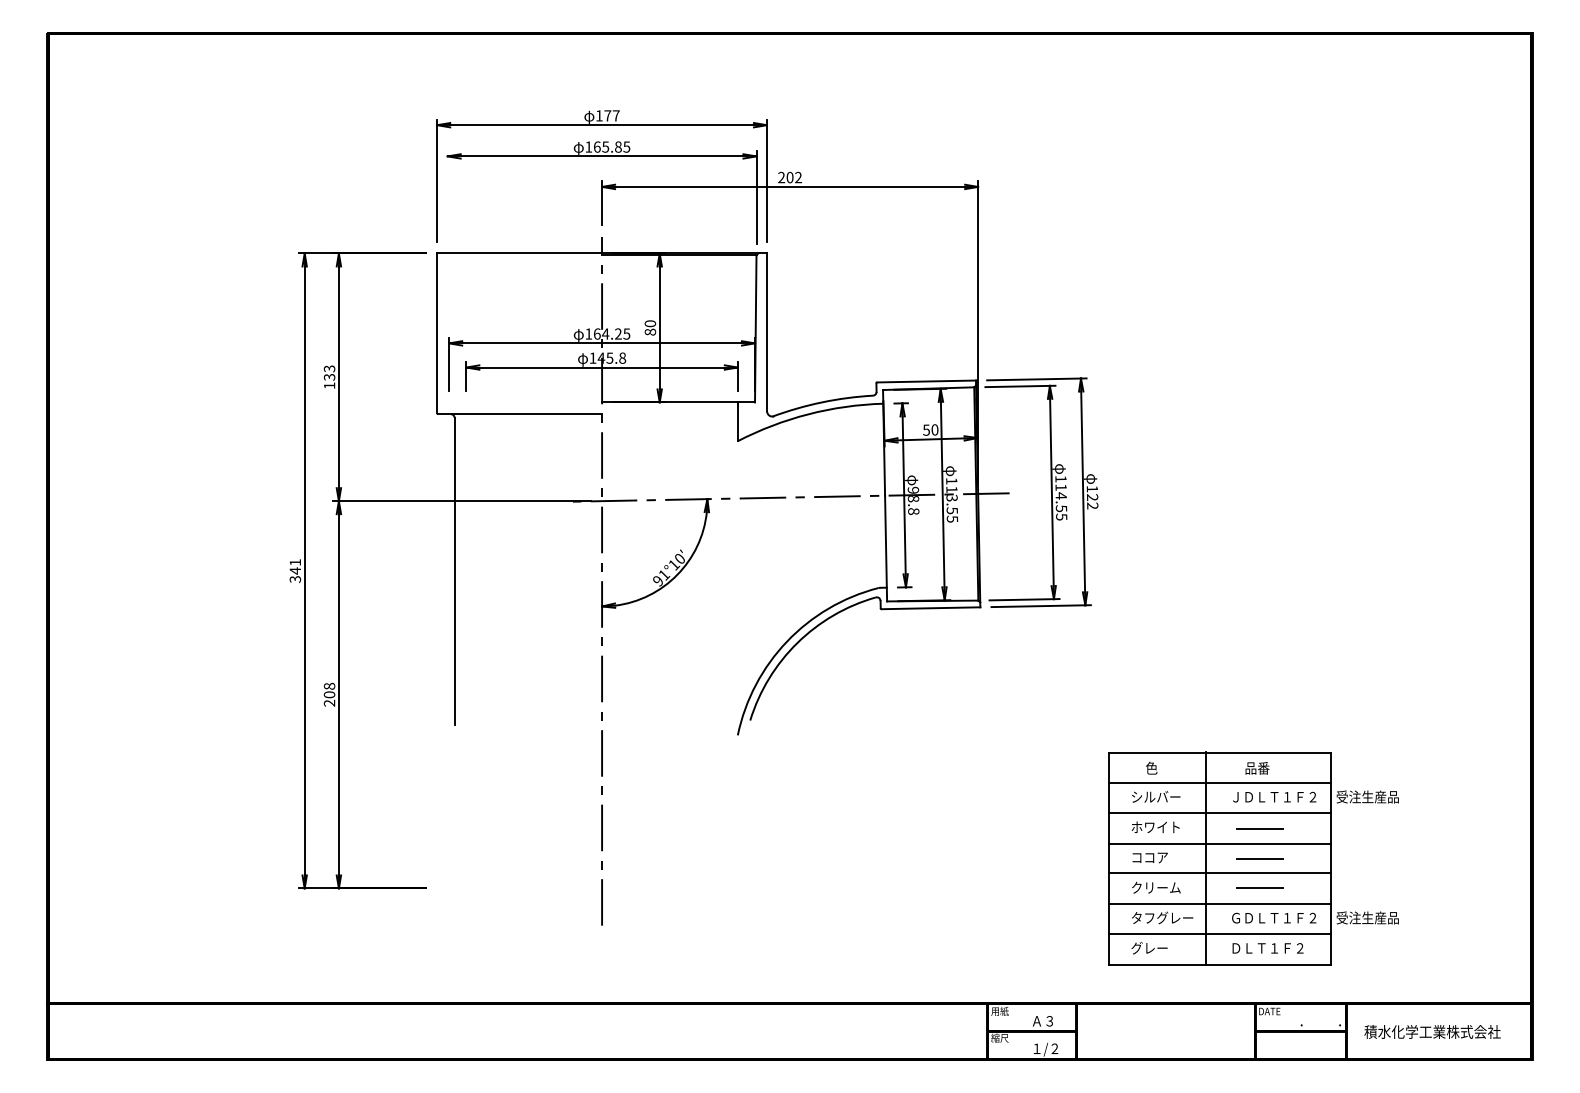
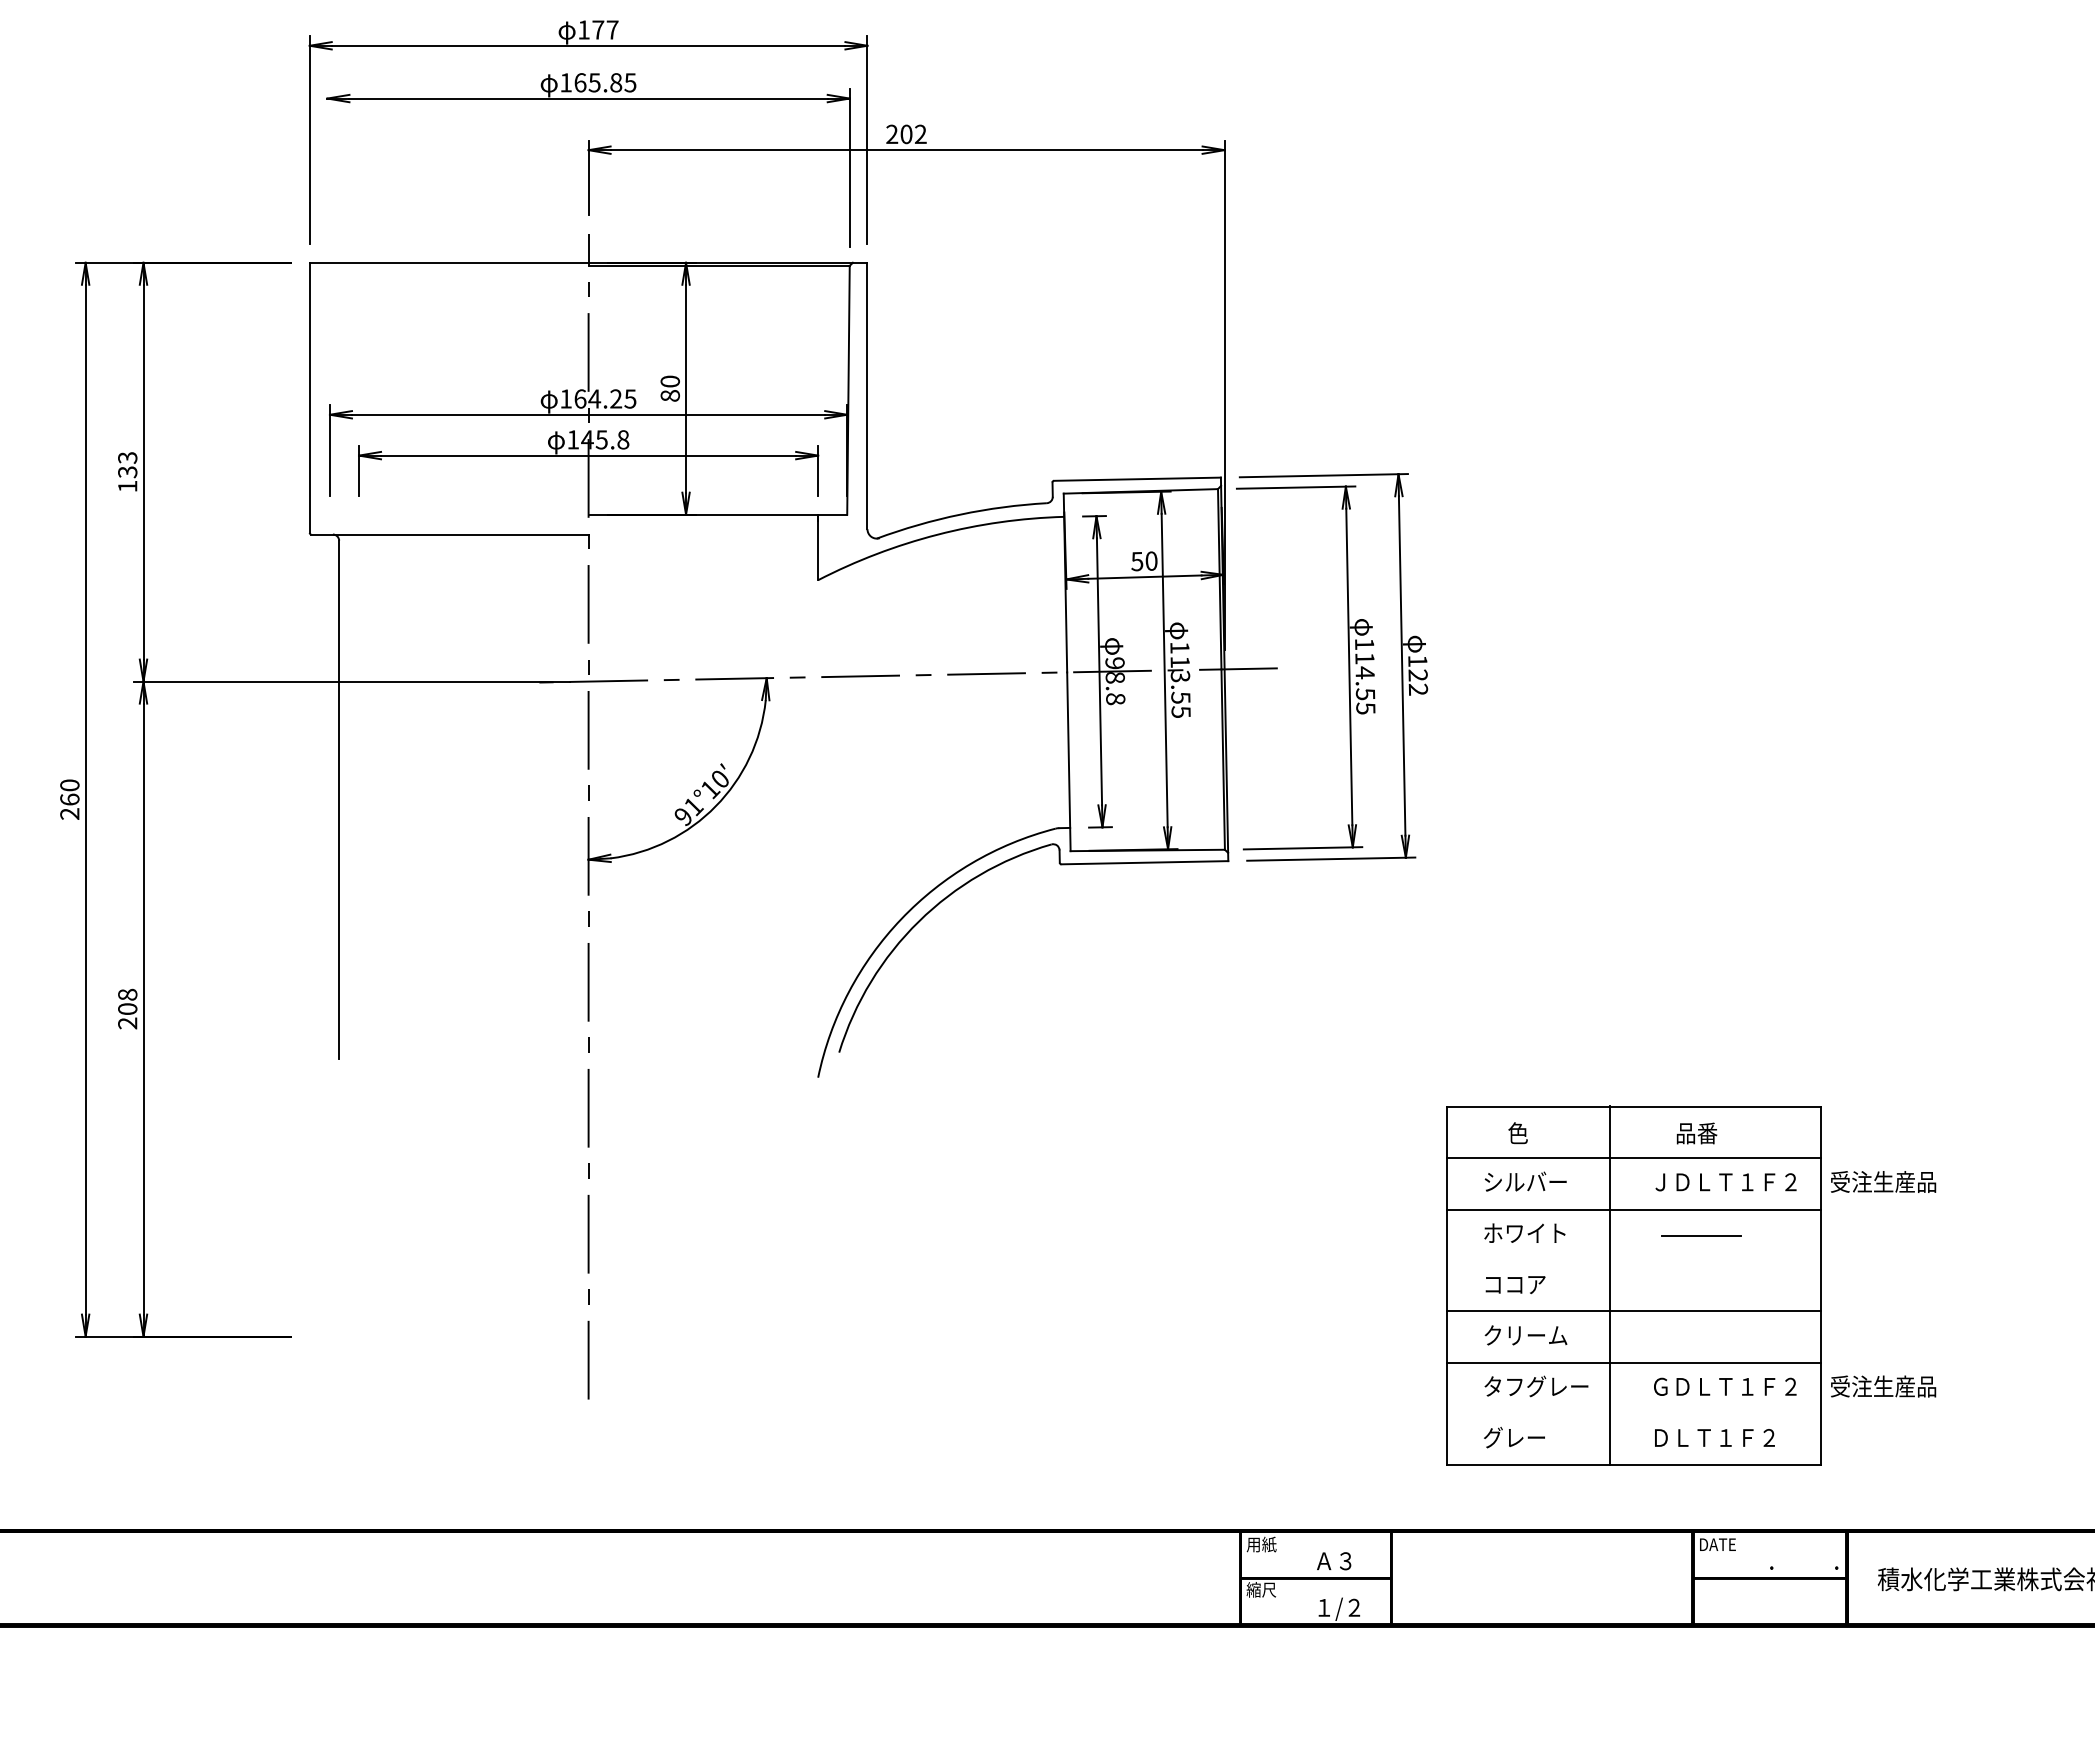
text: (295, 570) -> (70, 798), 341 -> 260
line: (1220, 843) -> (1634, 1260), removed
line: (1259, 858) -> (1700, 1285), removed
line: (1259, 887) -> (1700, 1334), removed
line: (1220, 934) -> (1634, 1414), removed

